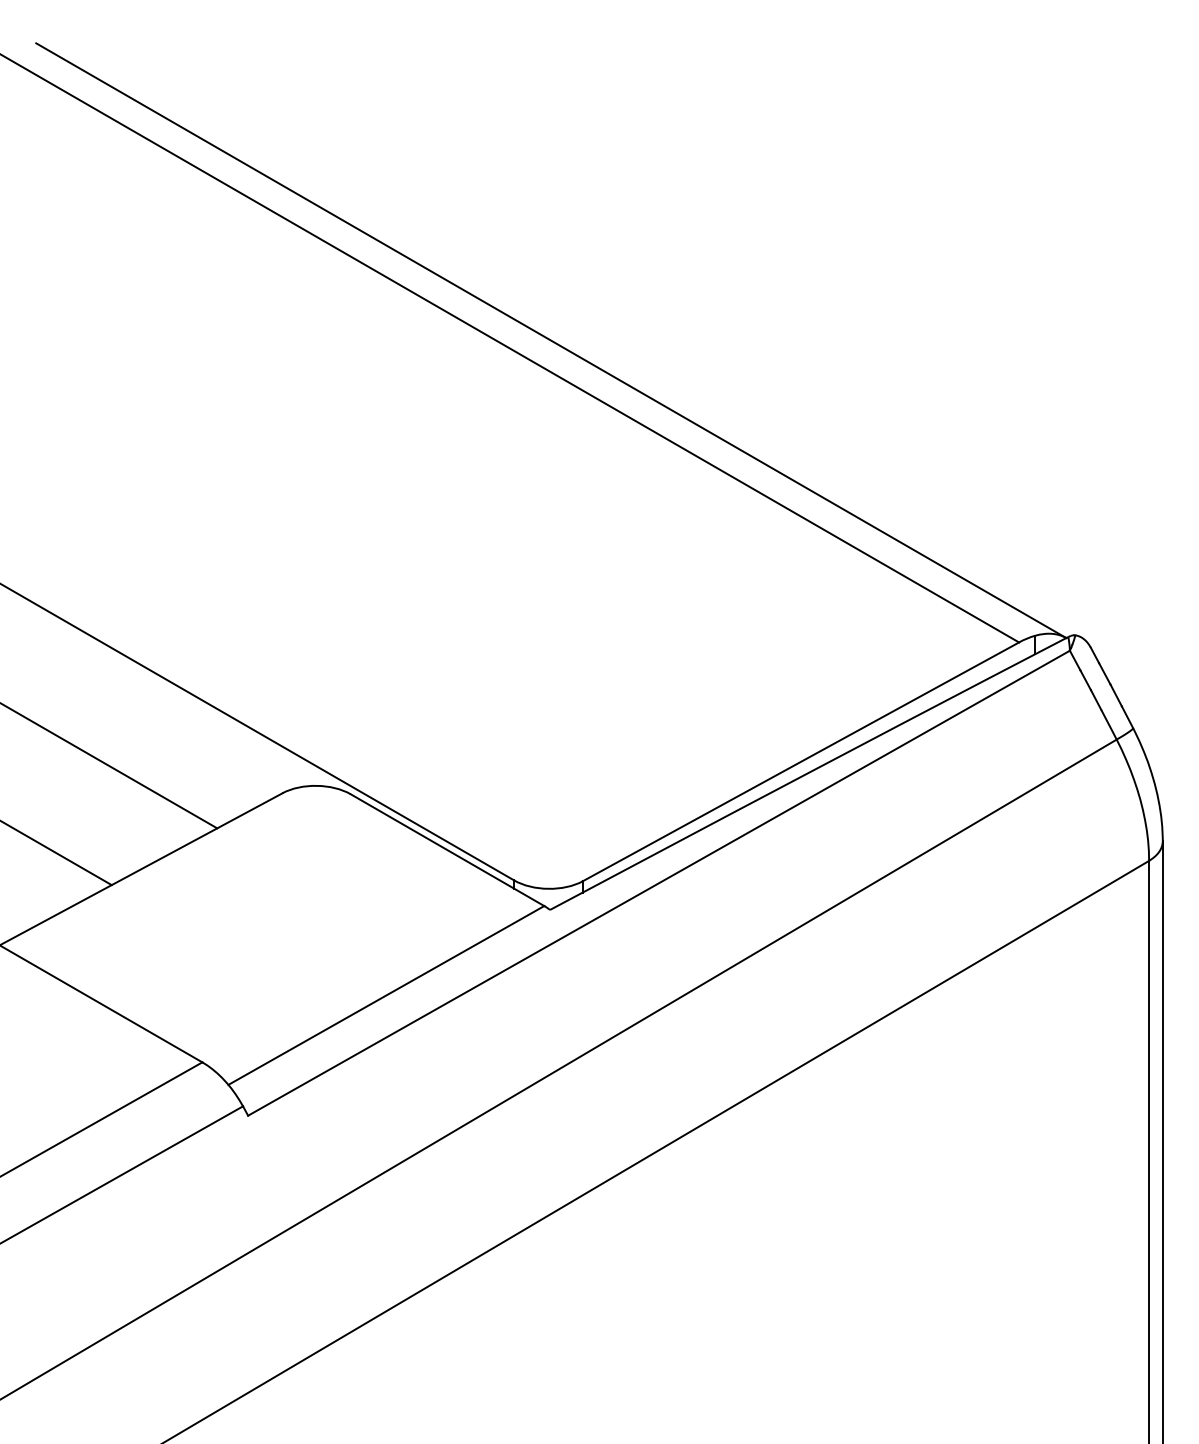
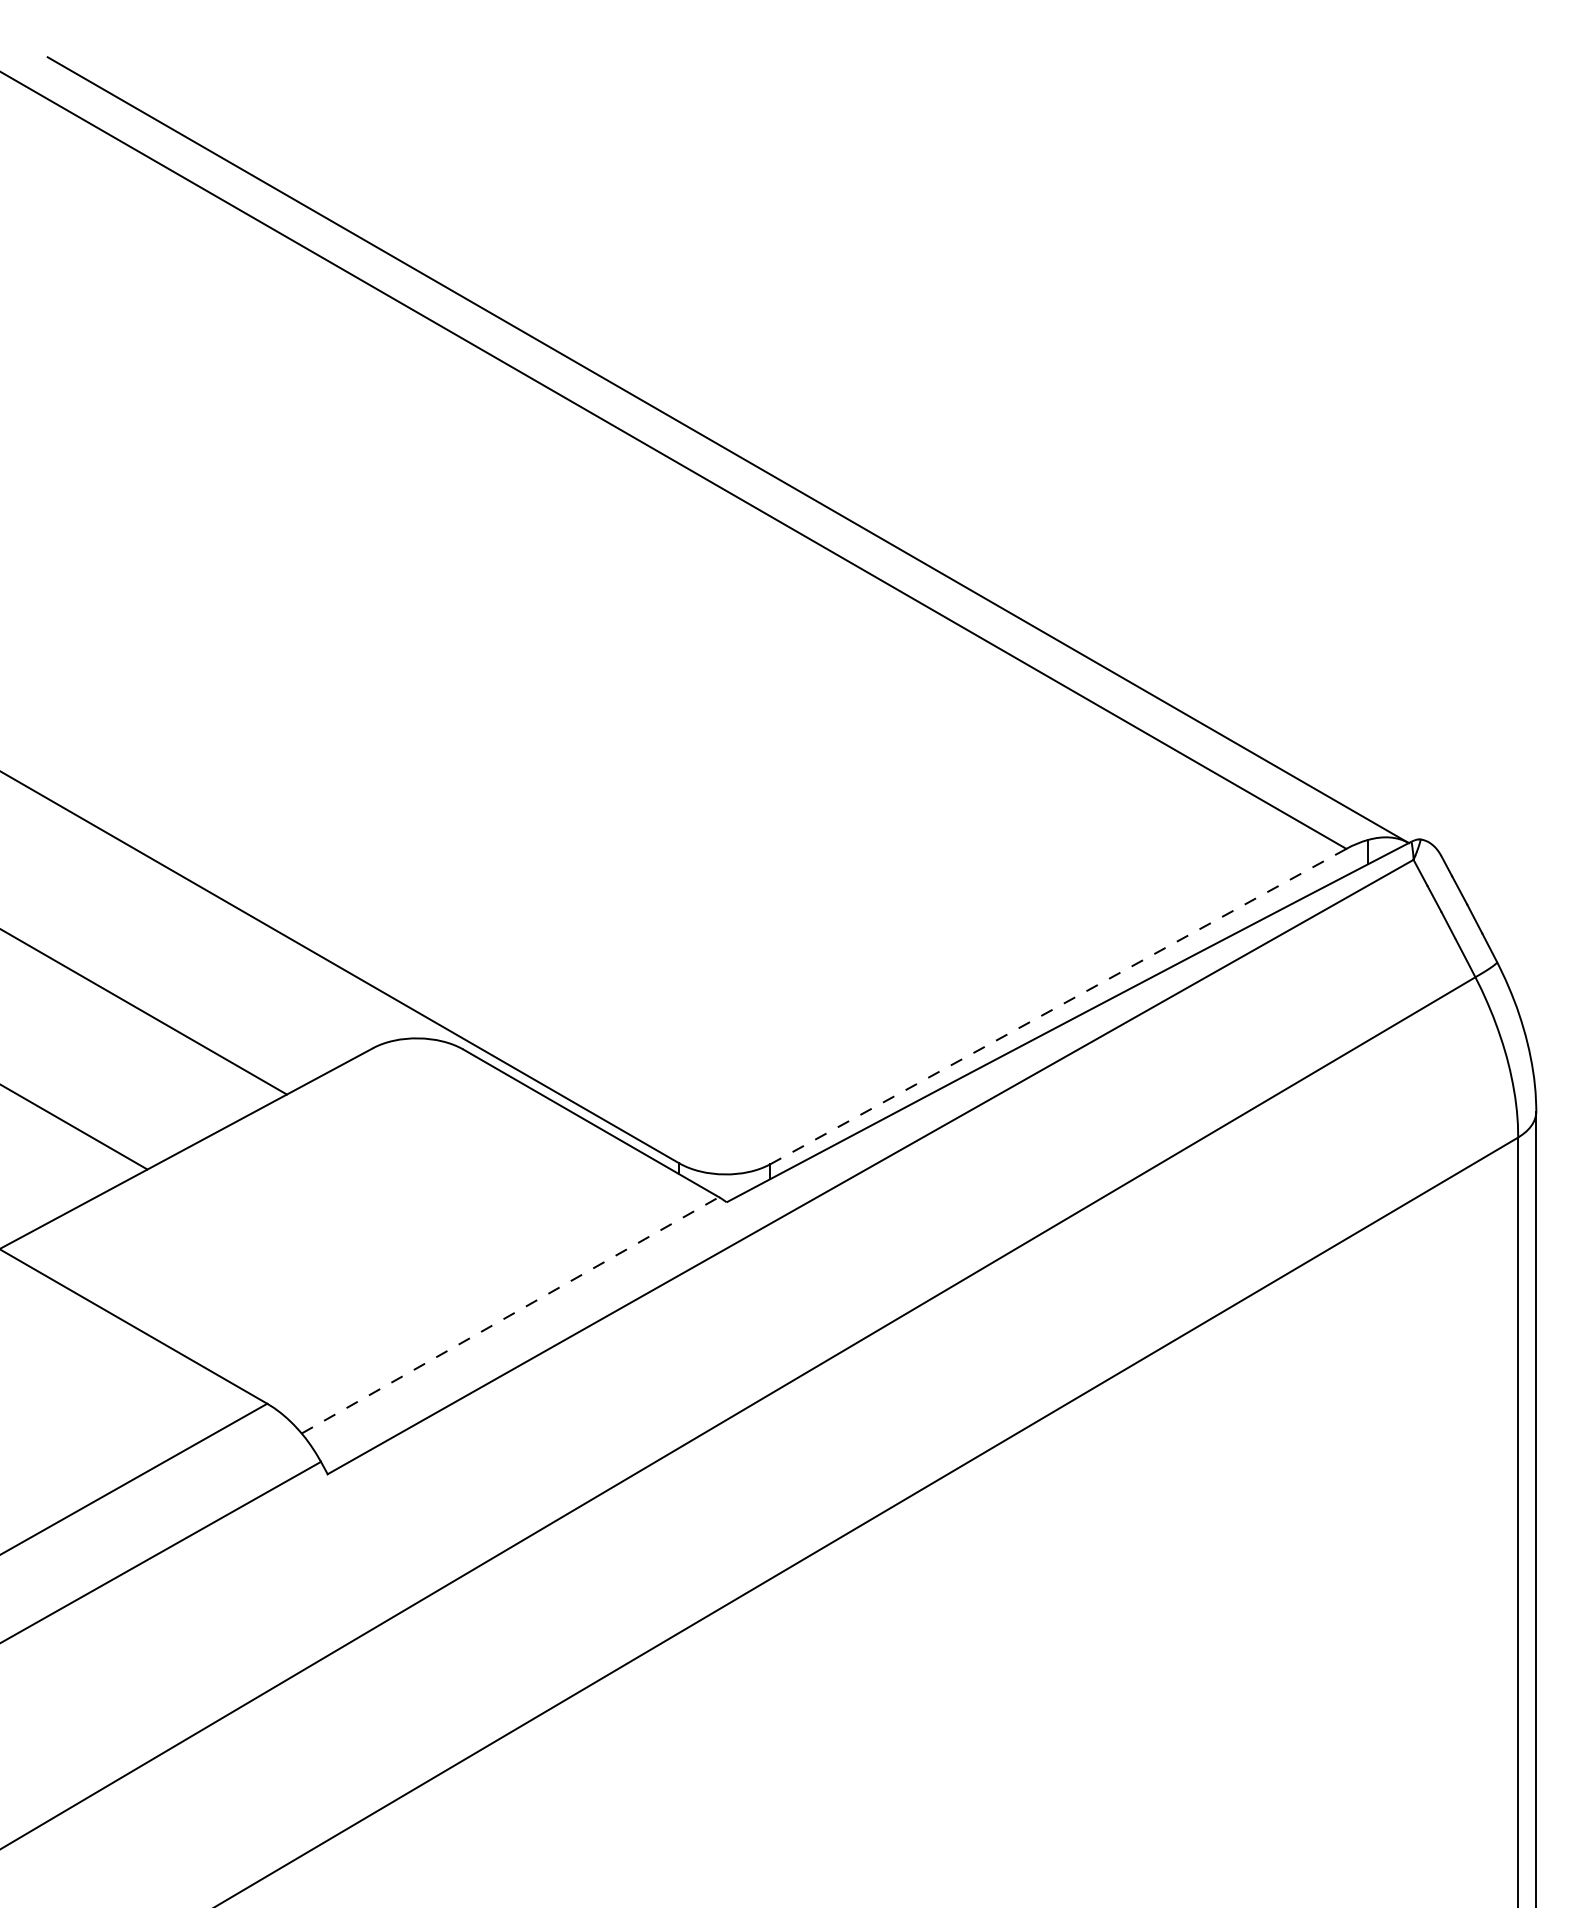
line: (801, 761) -> (1058, 1006), solid -> dashed
line: (386, 995) -> (510, 1315), solid -> dashed

